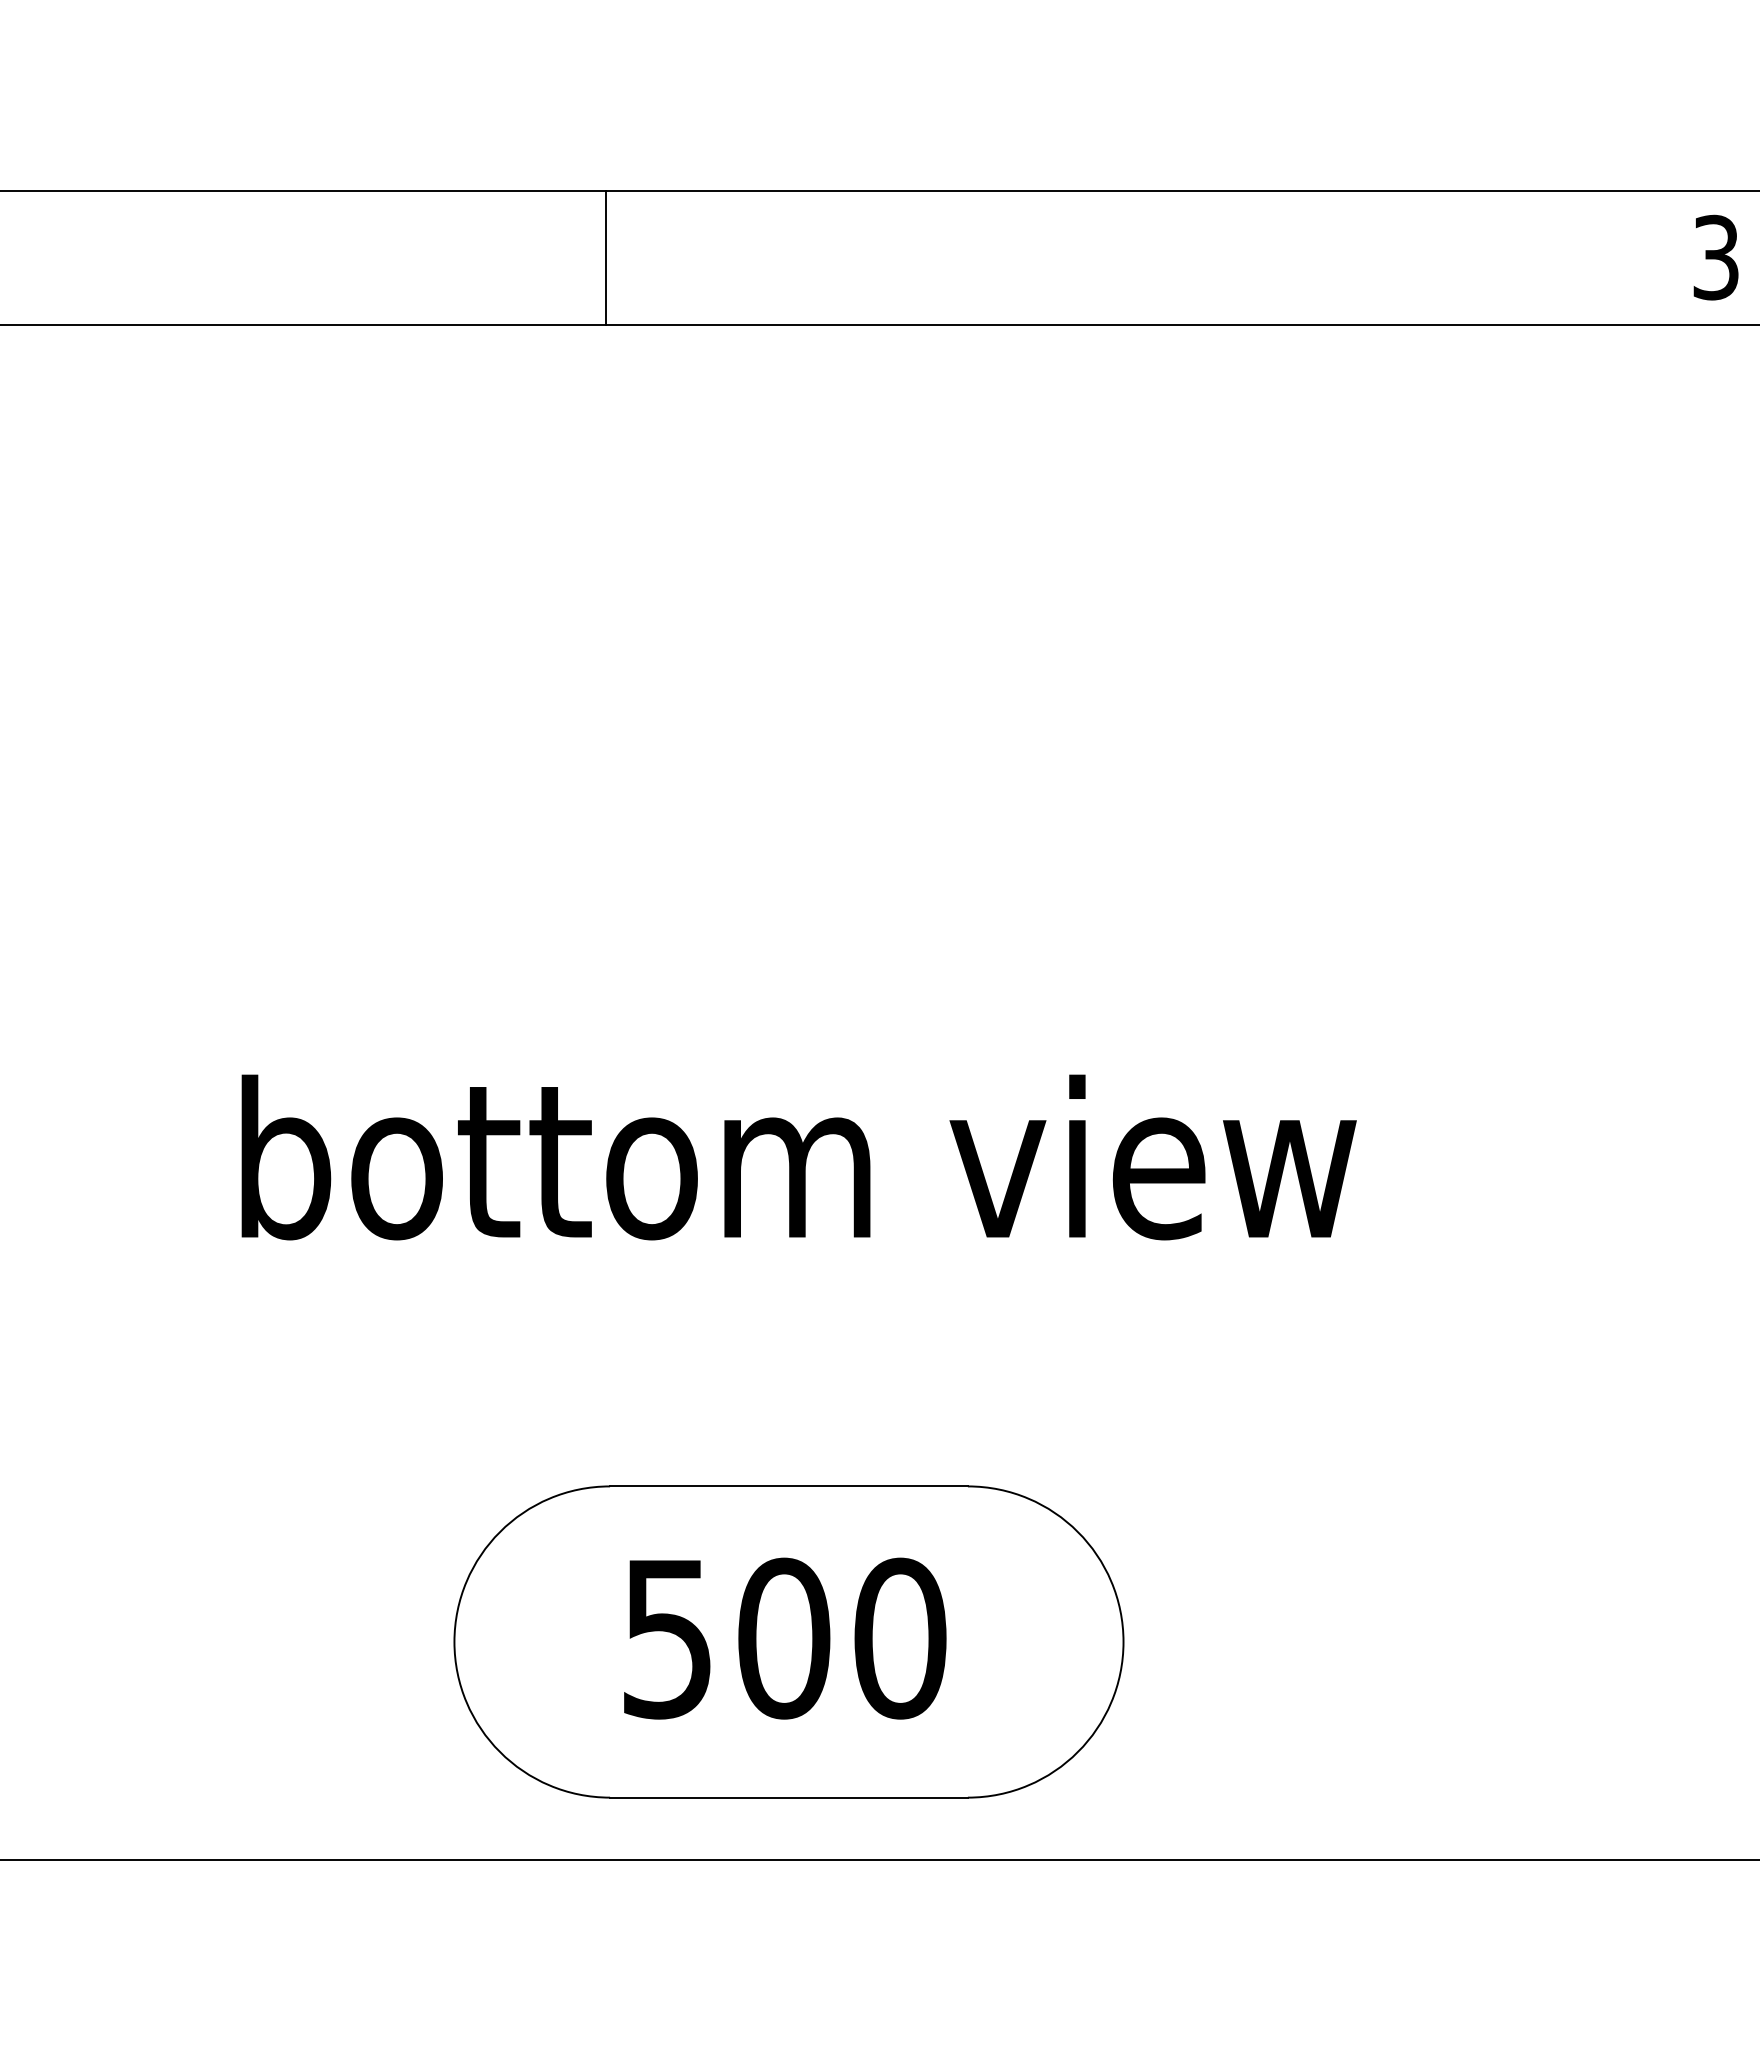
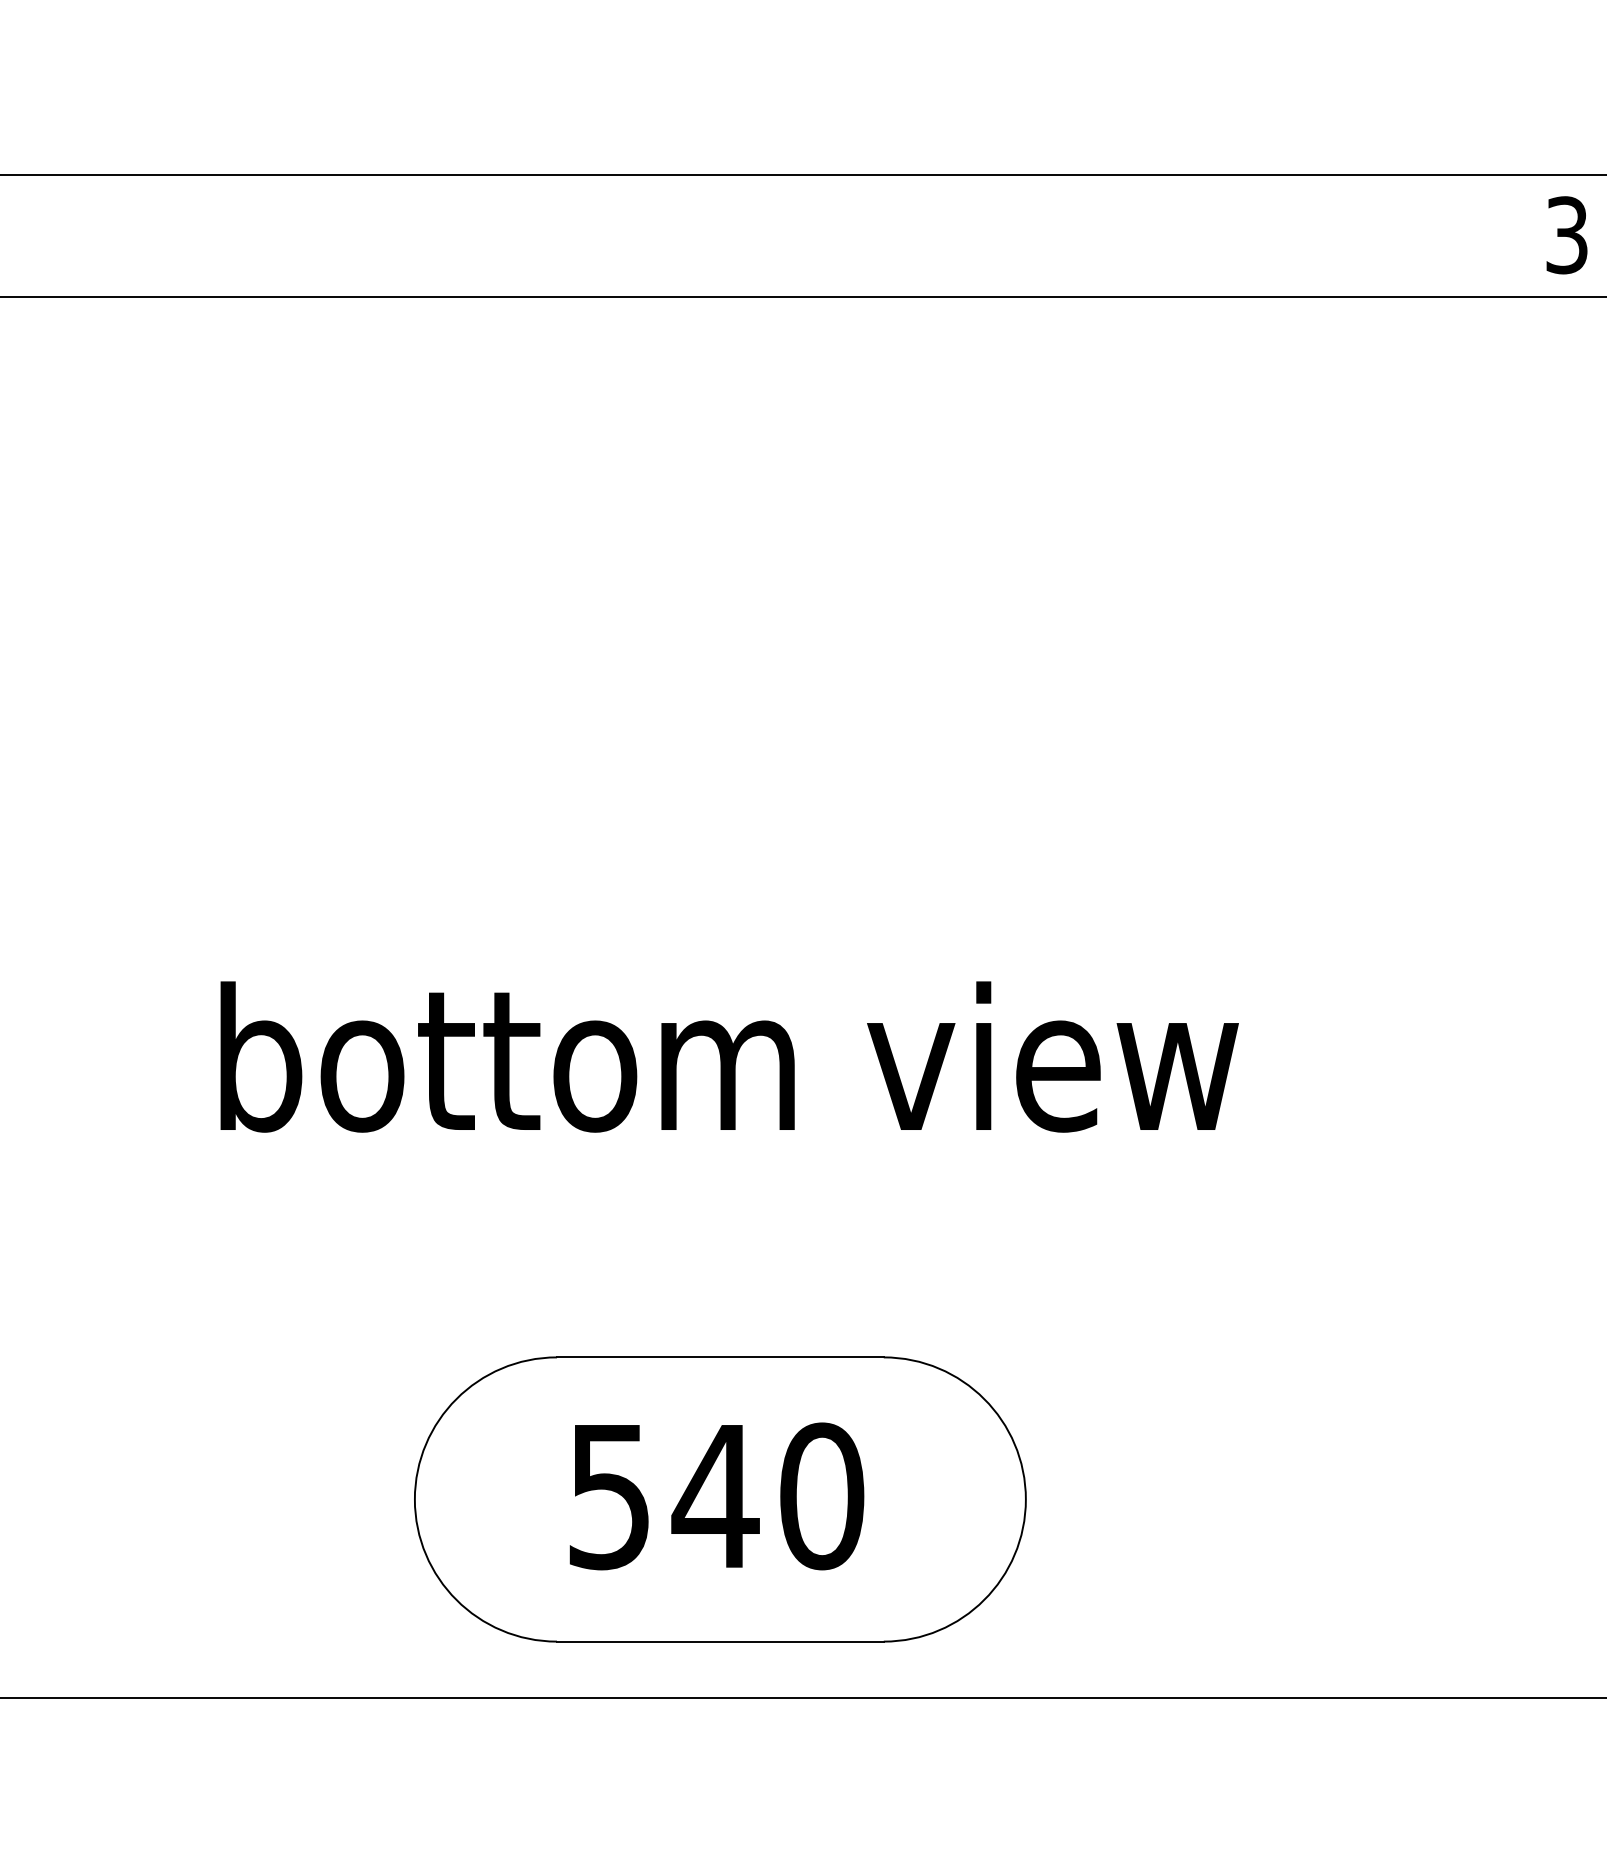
line: (606, 257) -> (553, 235), removed
text: (783, 1638) -> (715, 1496), 500 -> 540

